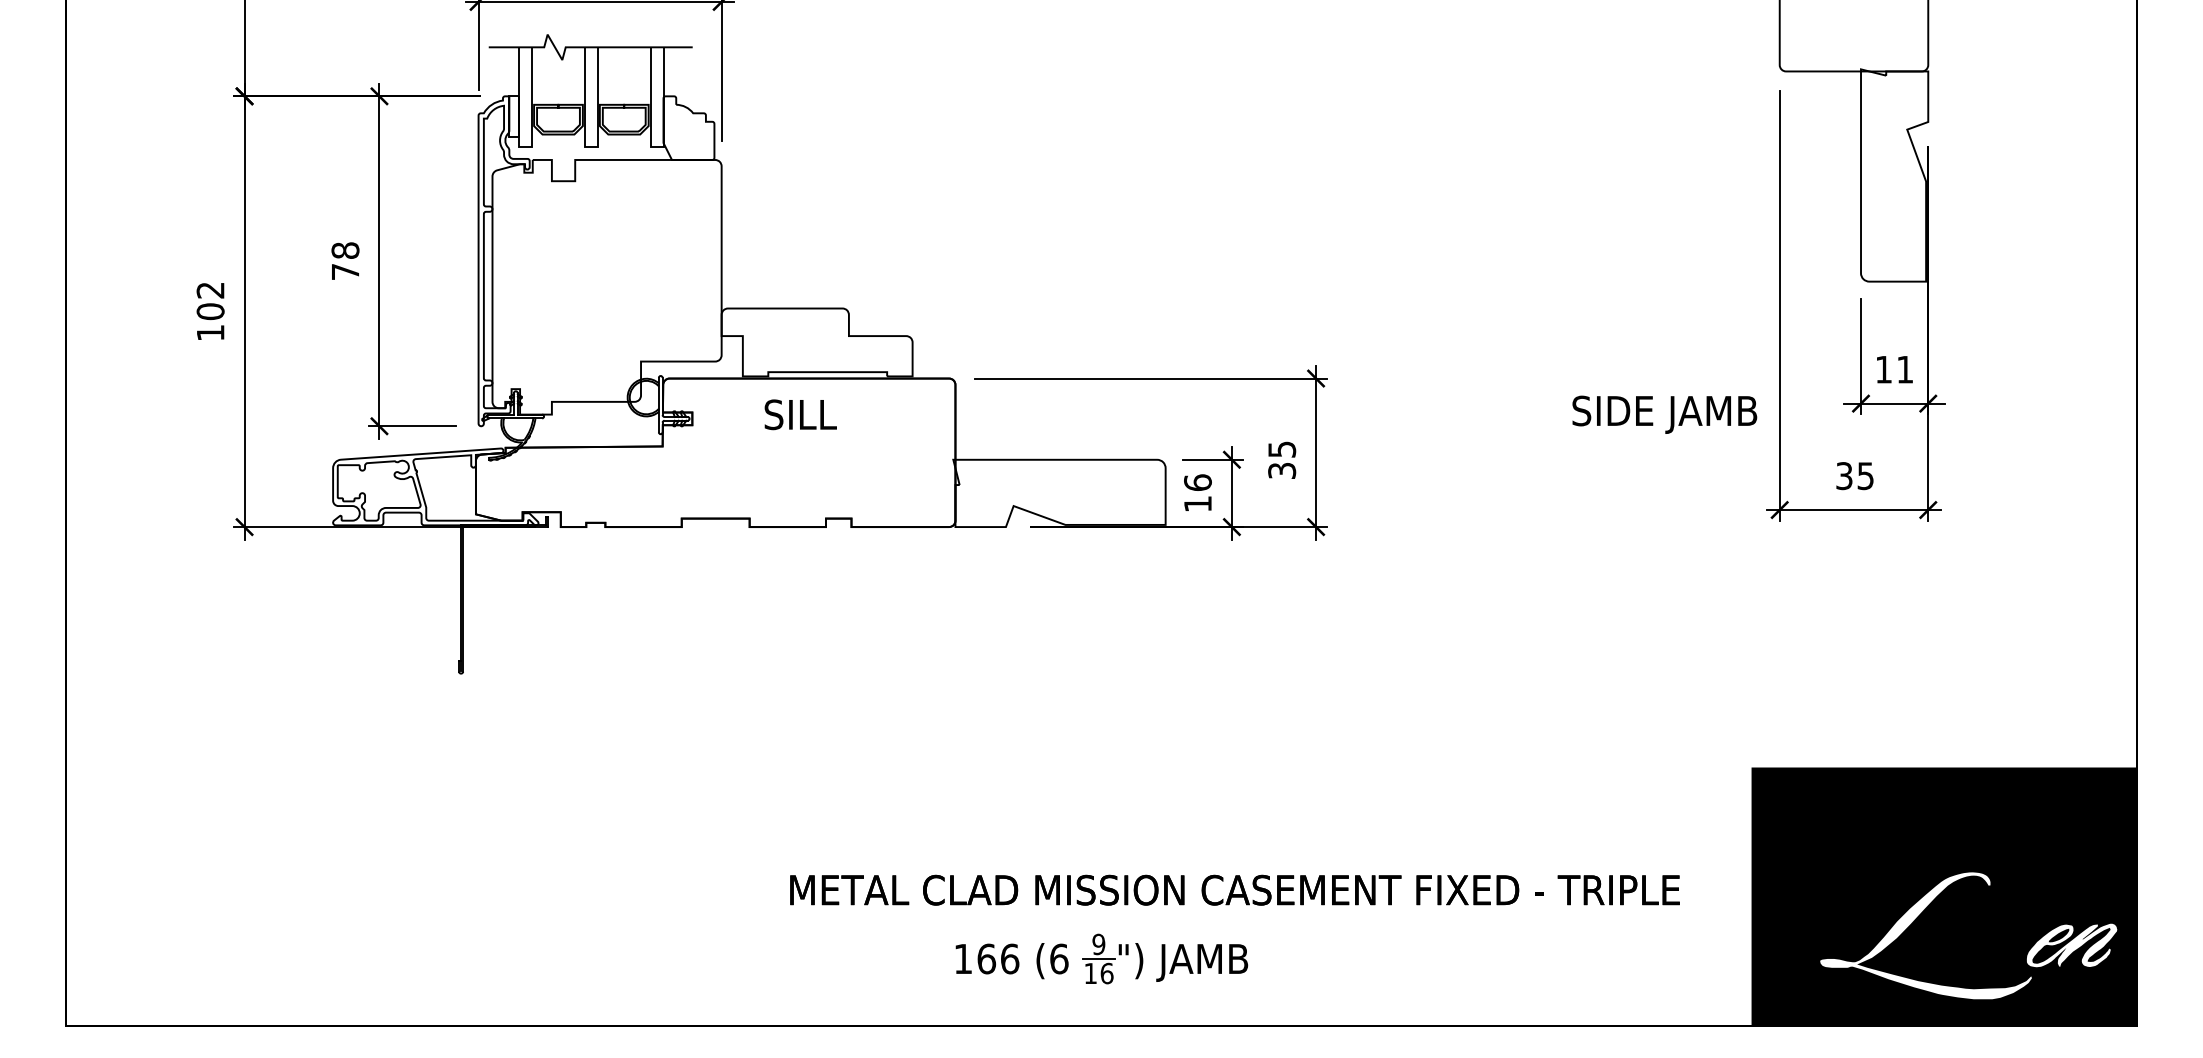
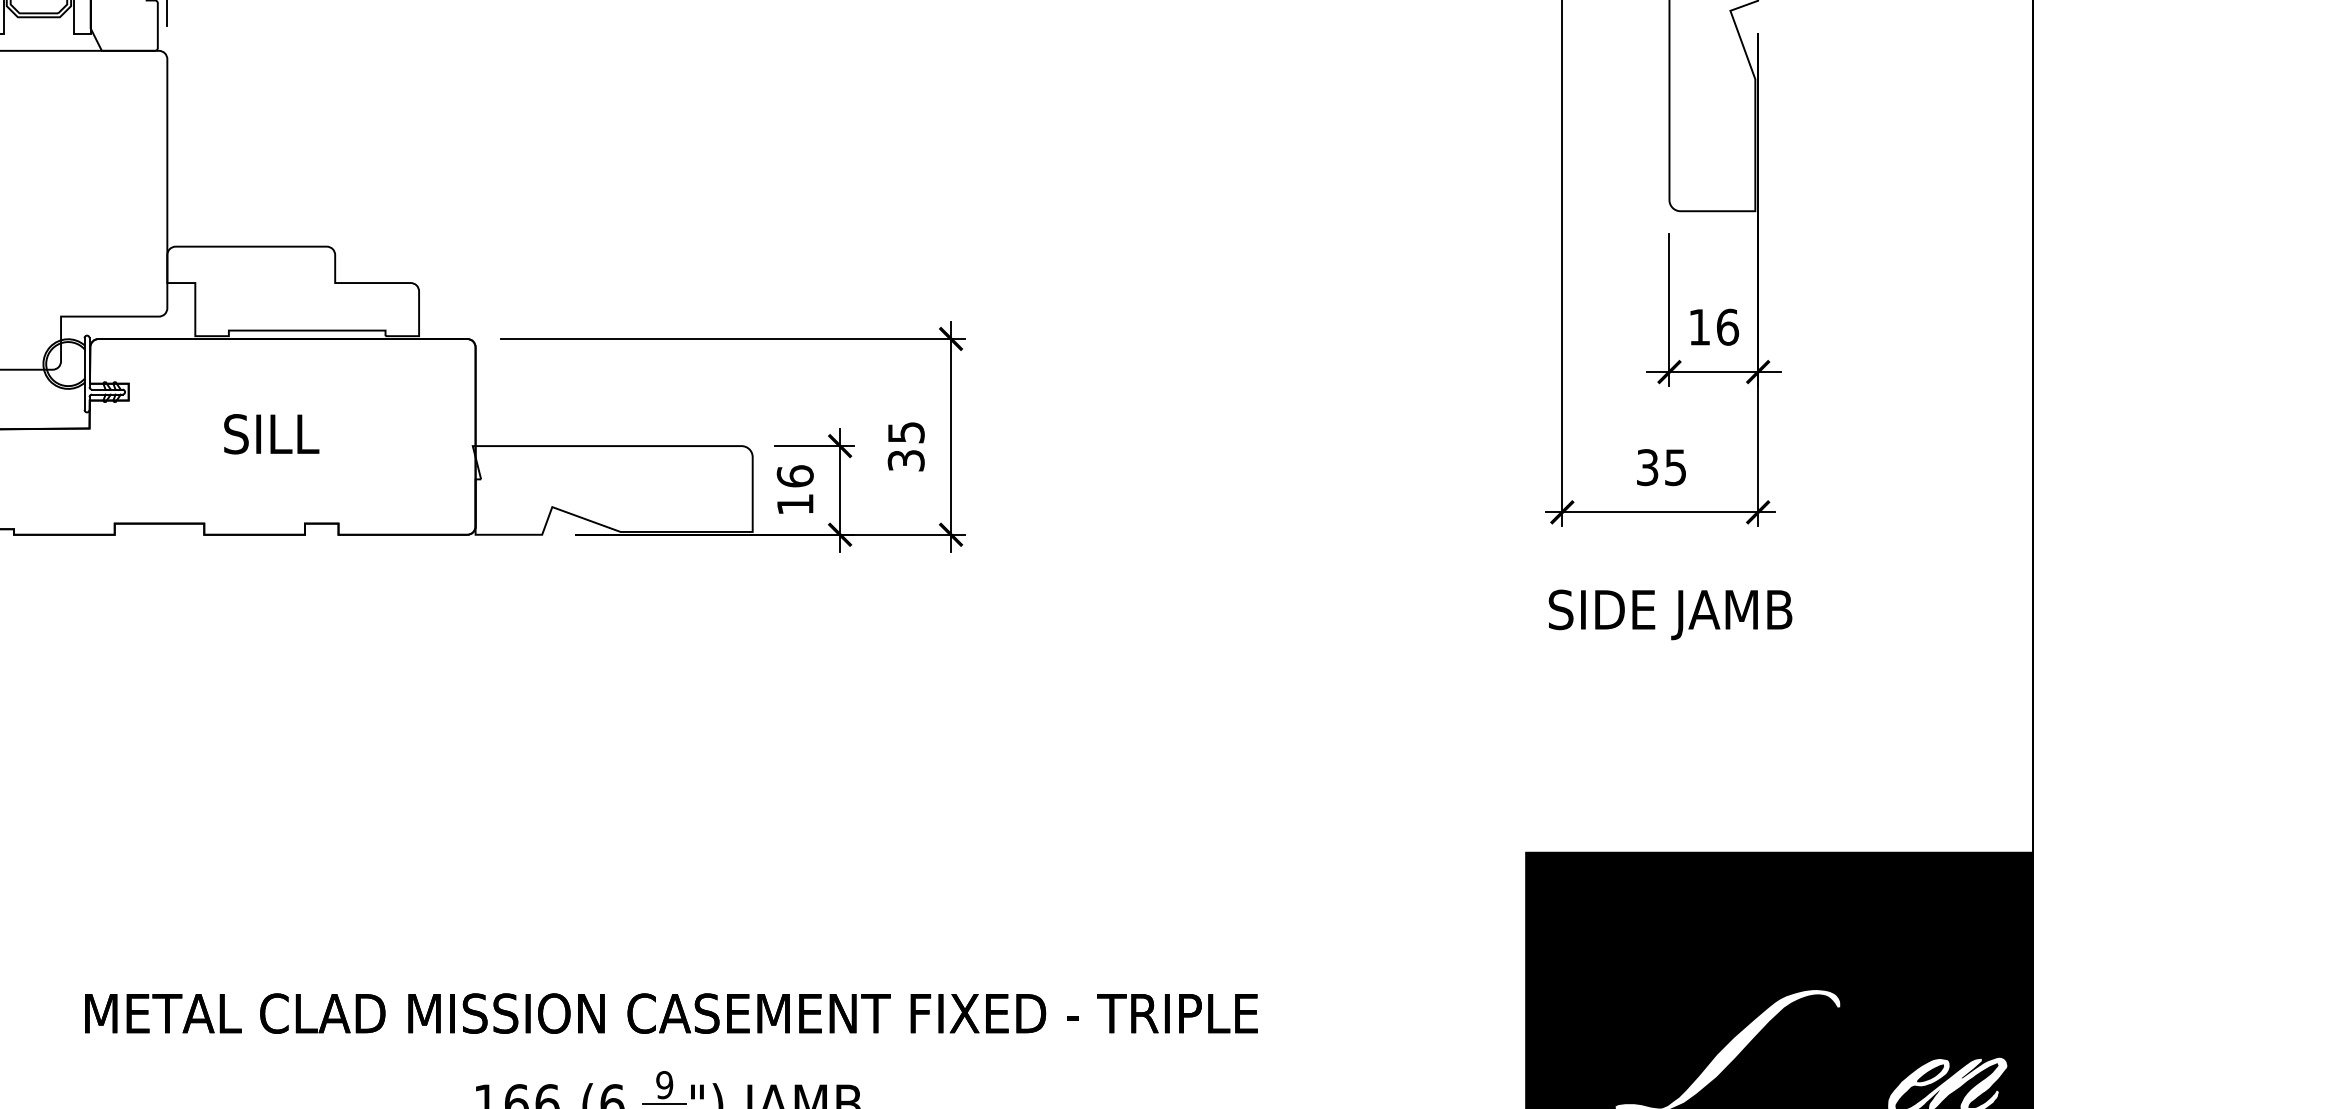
text: (1905, 369) -> (1728, 327), 11 -> 16
text: (800, 414) -> (271, 433), moved
text: (1664, 414) -> (1670, 614), moved
text: (1234, 889) -> (670, 1012), moved

